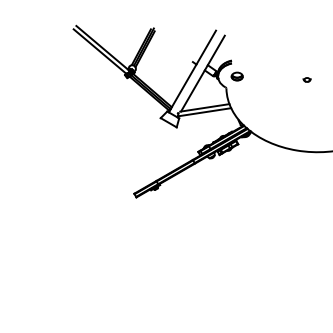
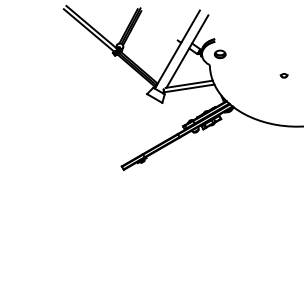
part: (306, 79) -> (283, 75), moved

